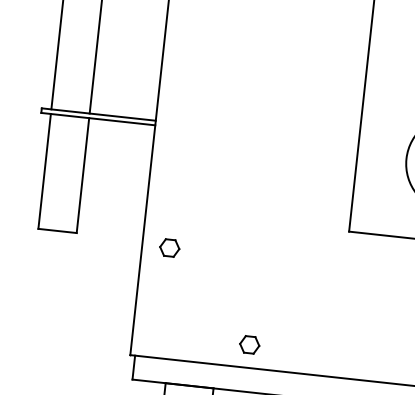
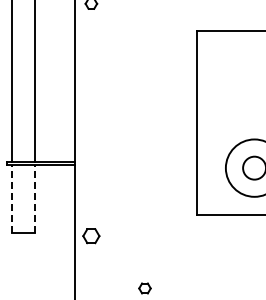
line: (44, 170) -> (12, 198), solid -> dashed
line: (83, 174) -> (35, 198), solid -> dashed
part: (169, 248) -> (91, 236), size x1.4

